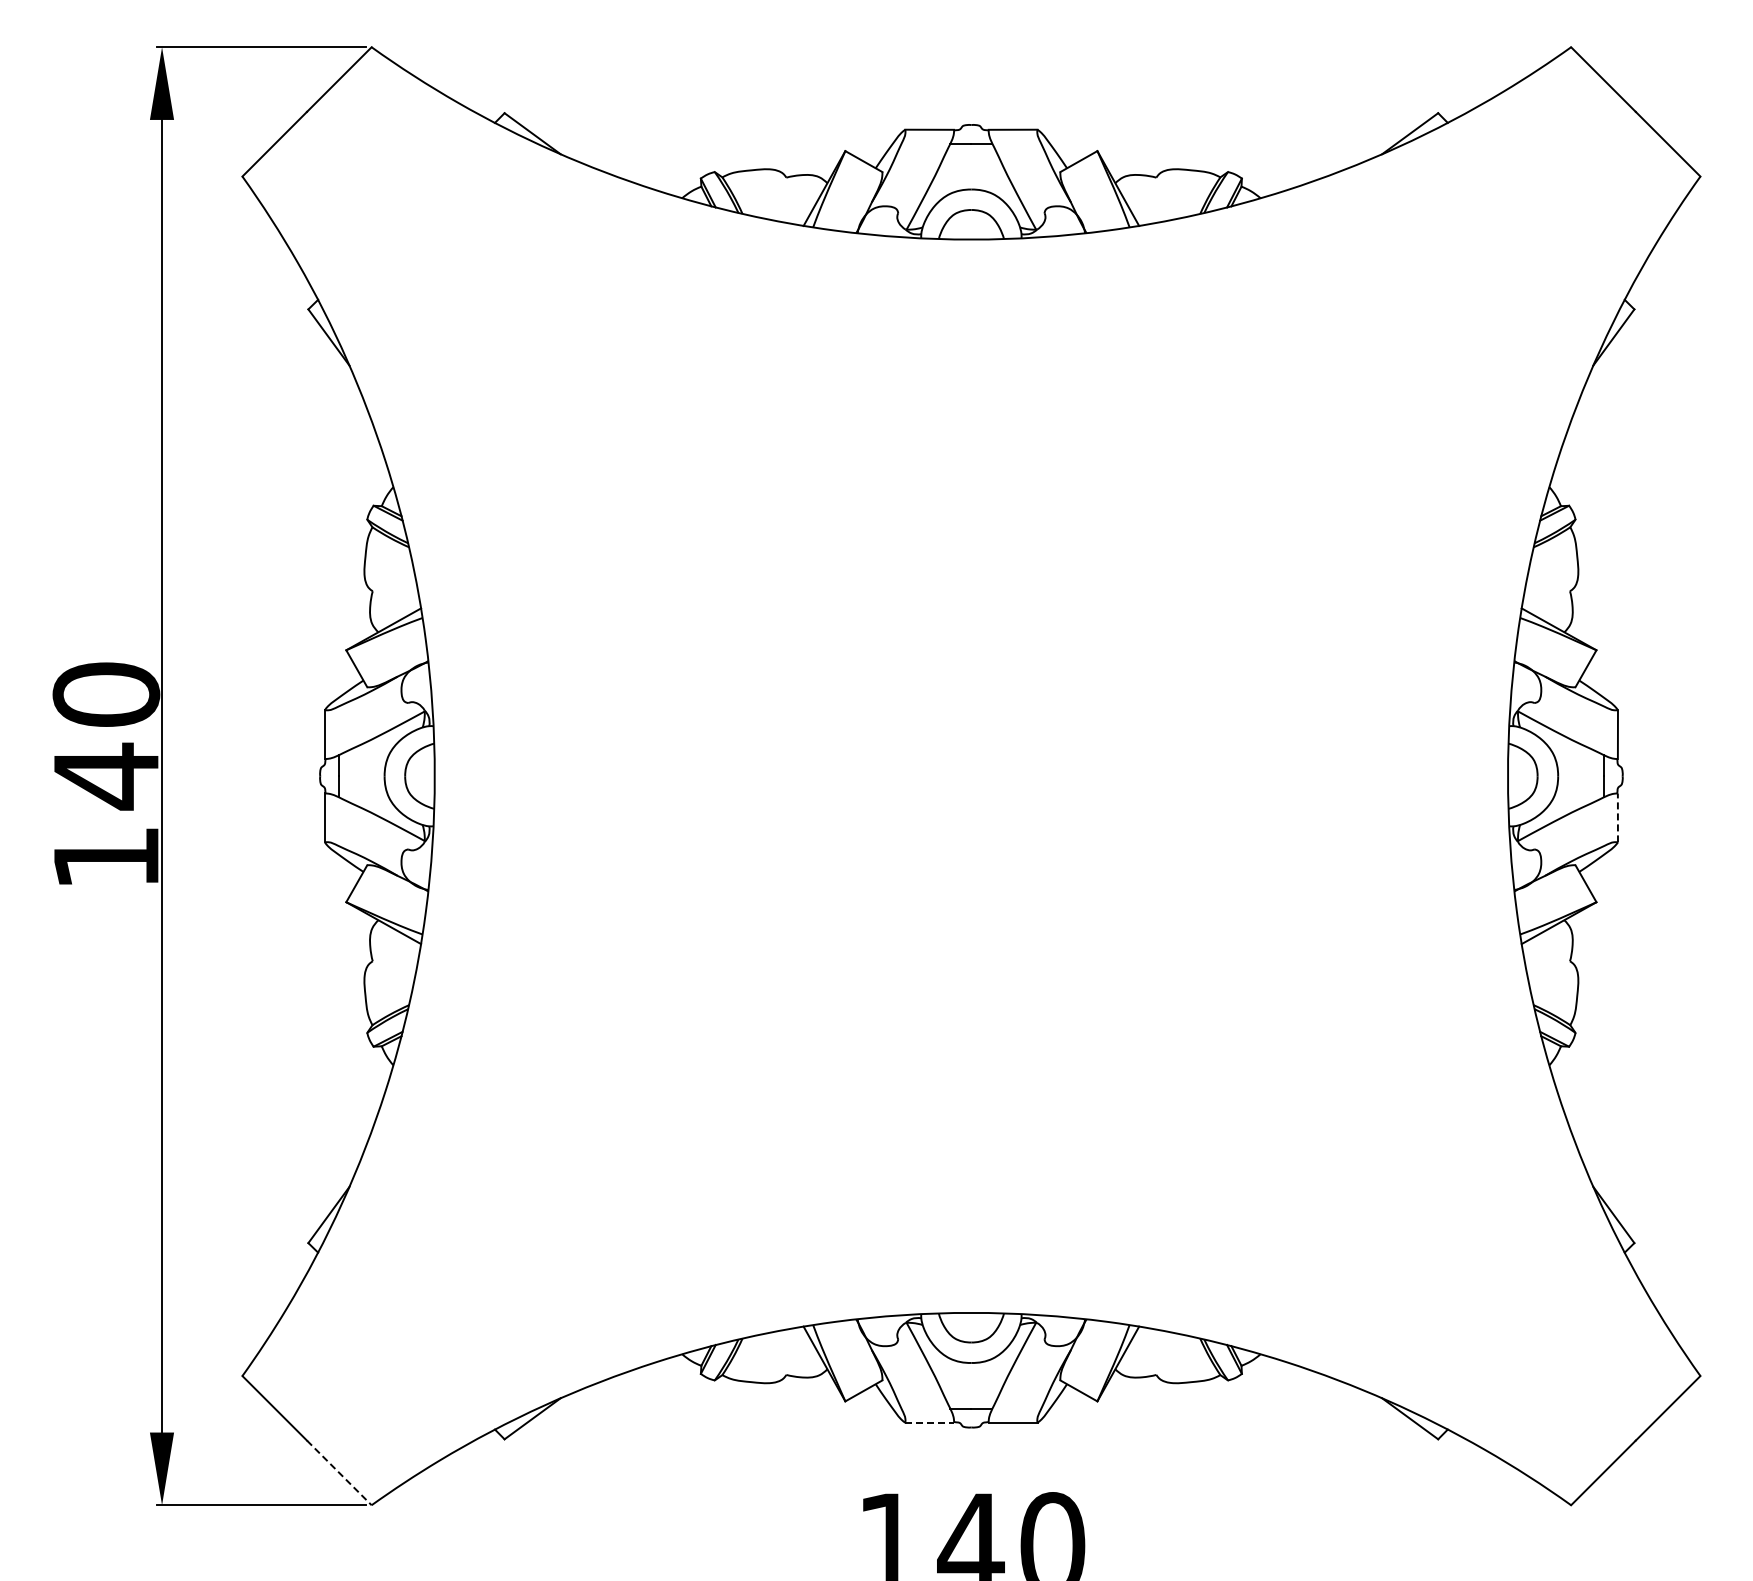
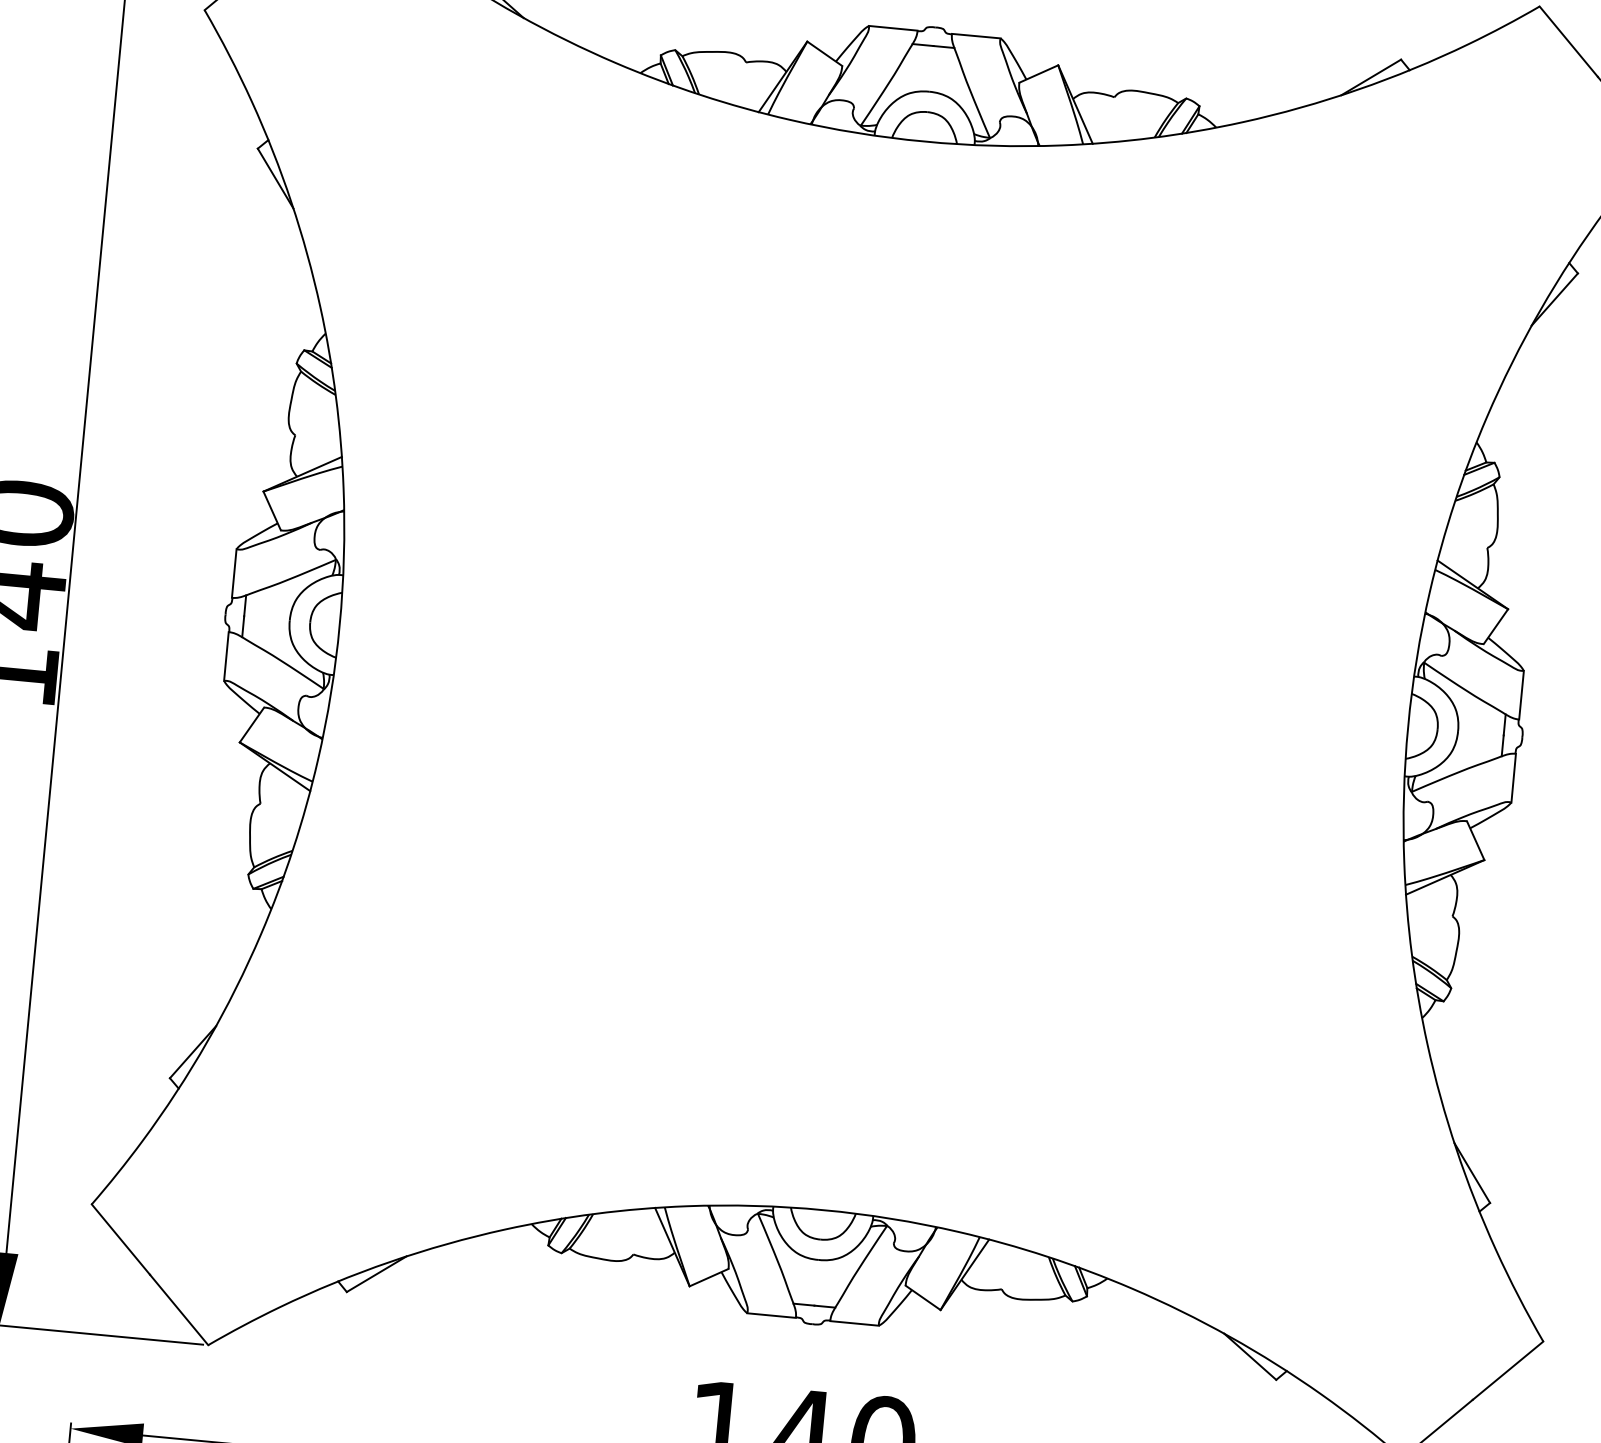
line: (1617, 817) -> (1513, 777), dashed -> solid
line: (930, 1422) -> (772, 1315), dashed -> solid
line: (339, 1472) -> (179, 1309), dashed -> solid

